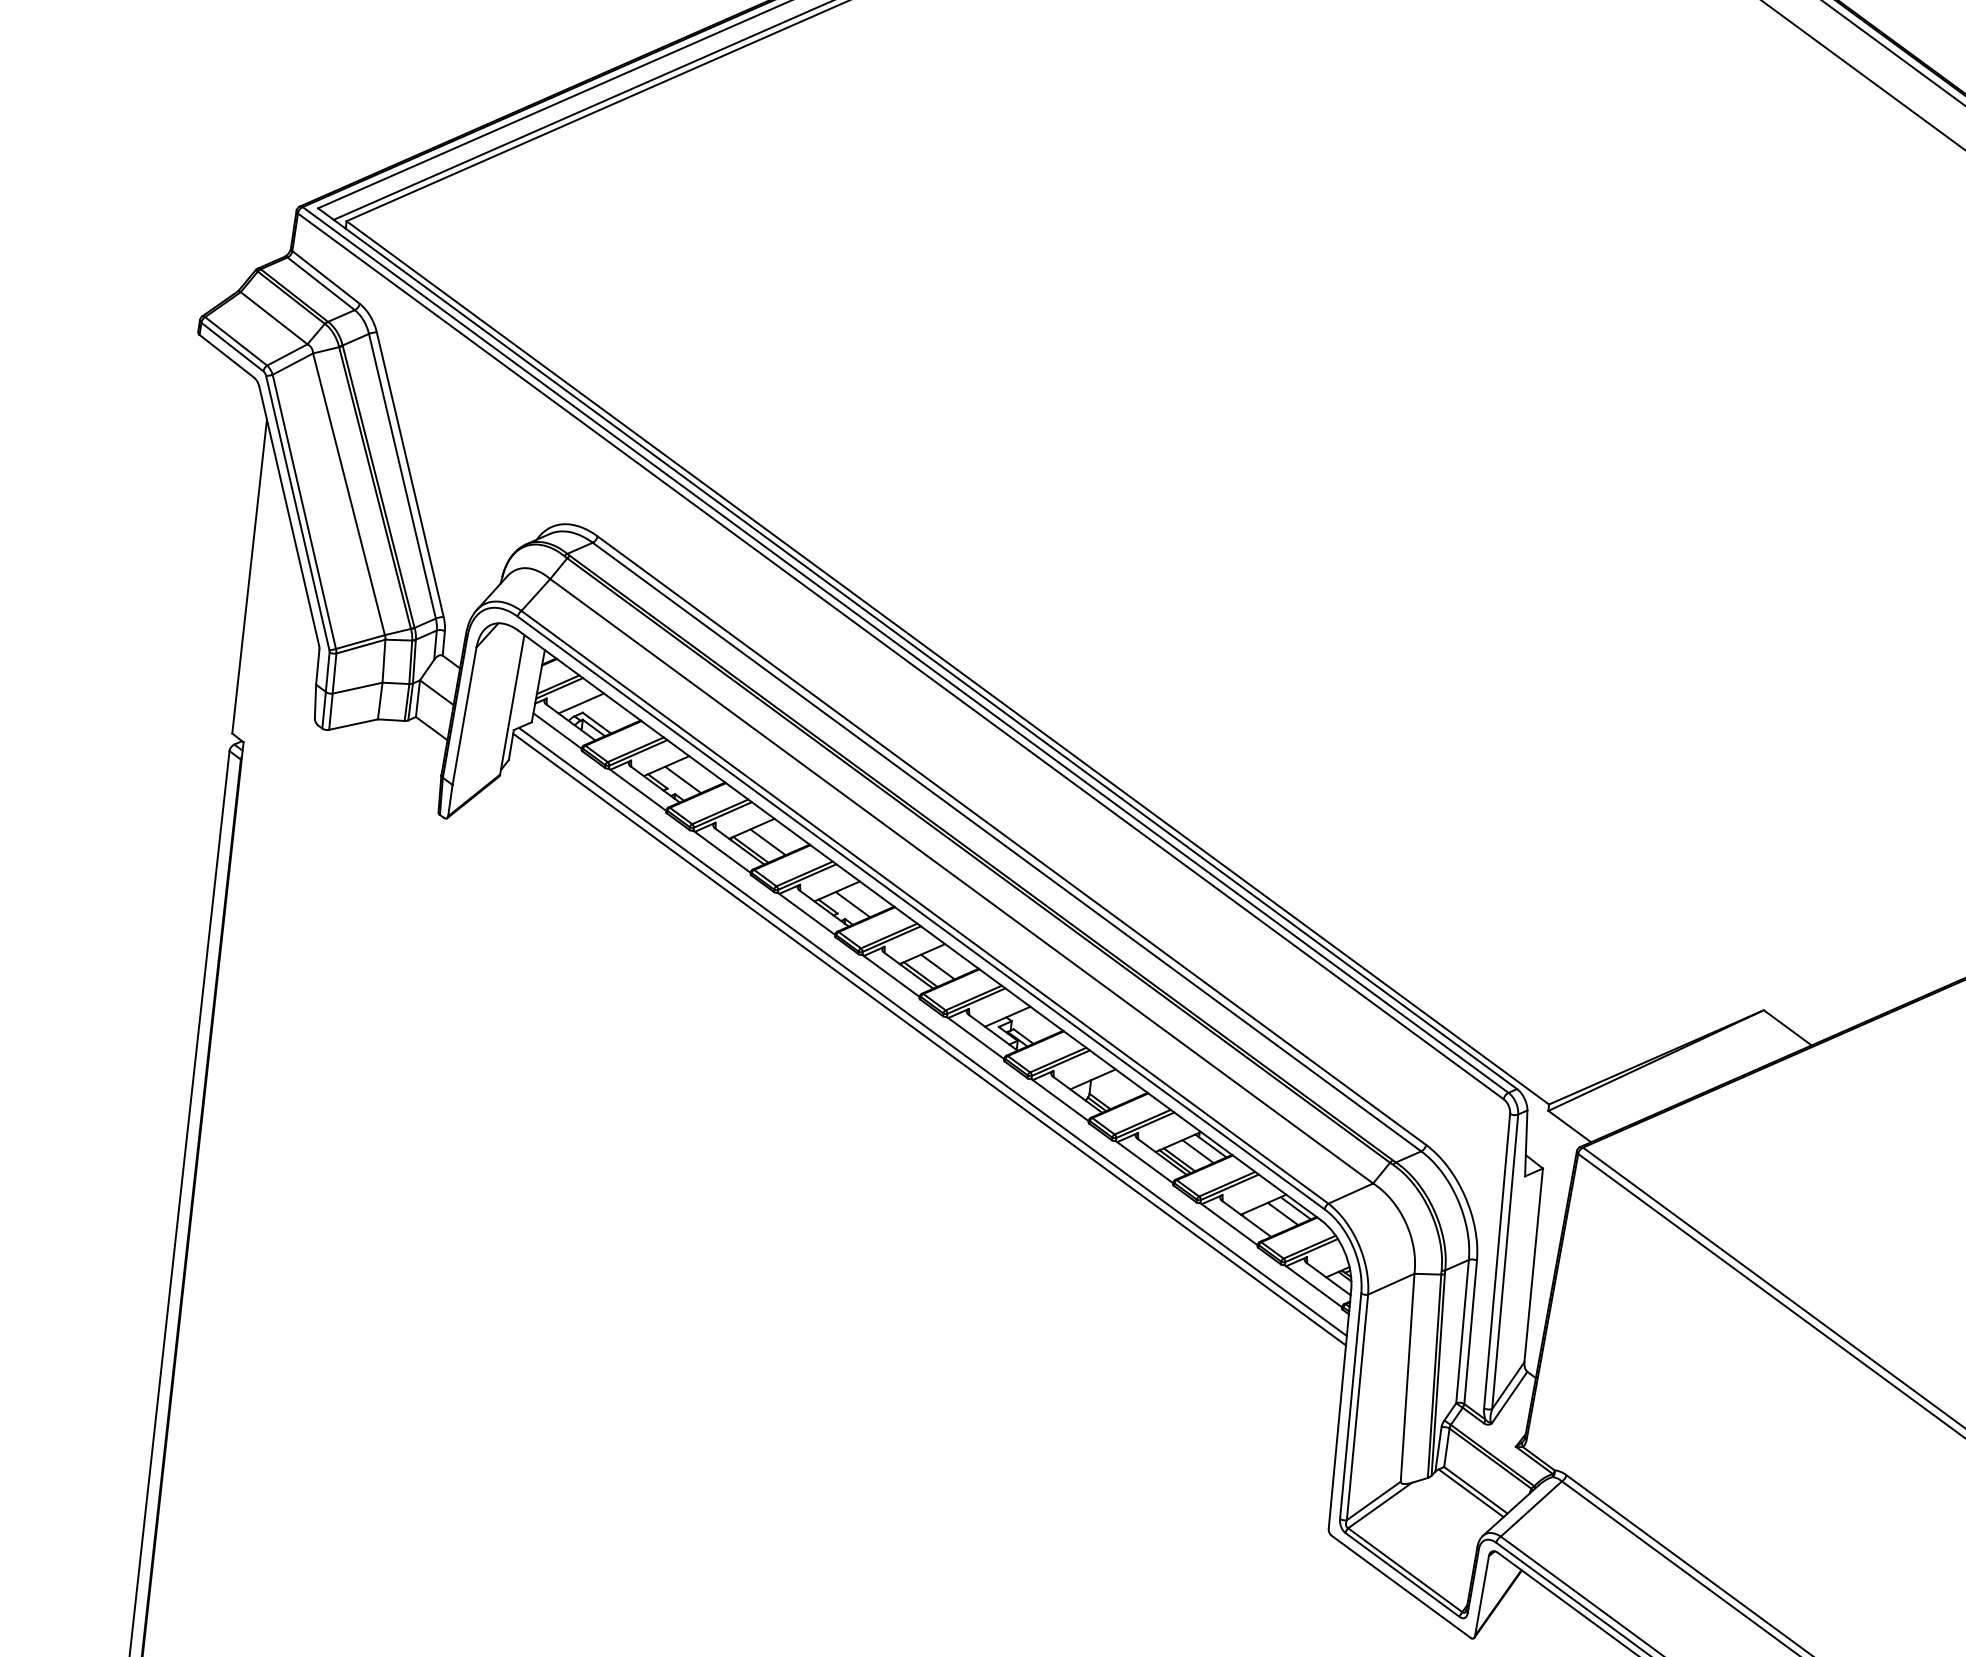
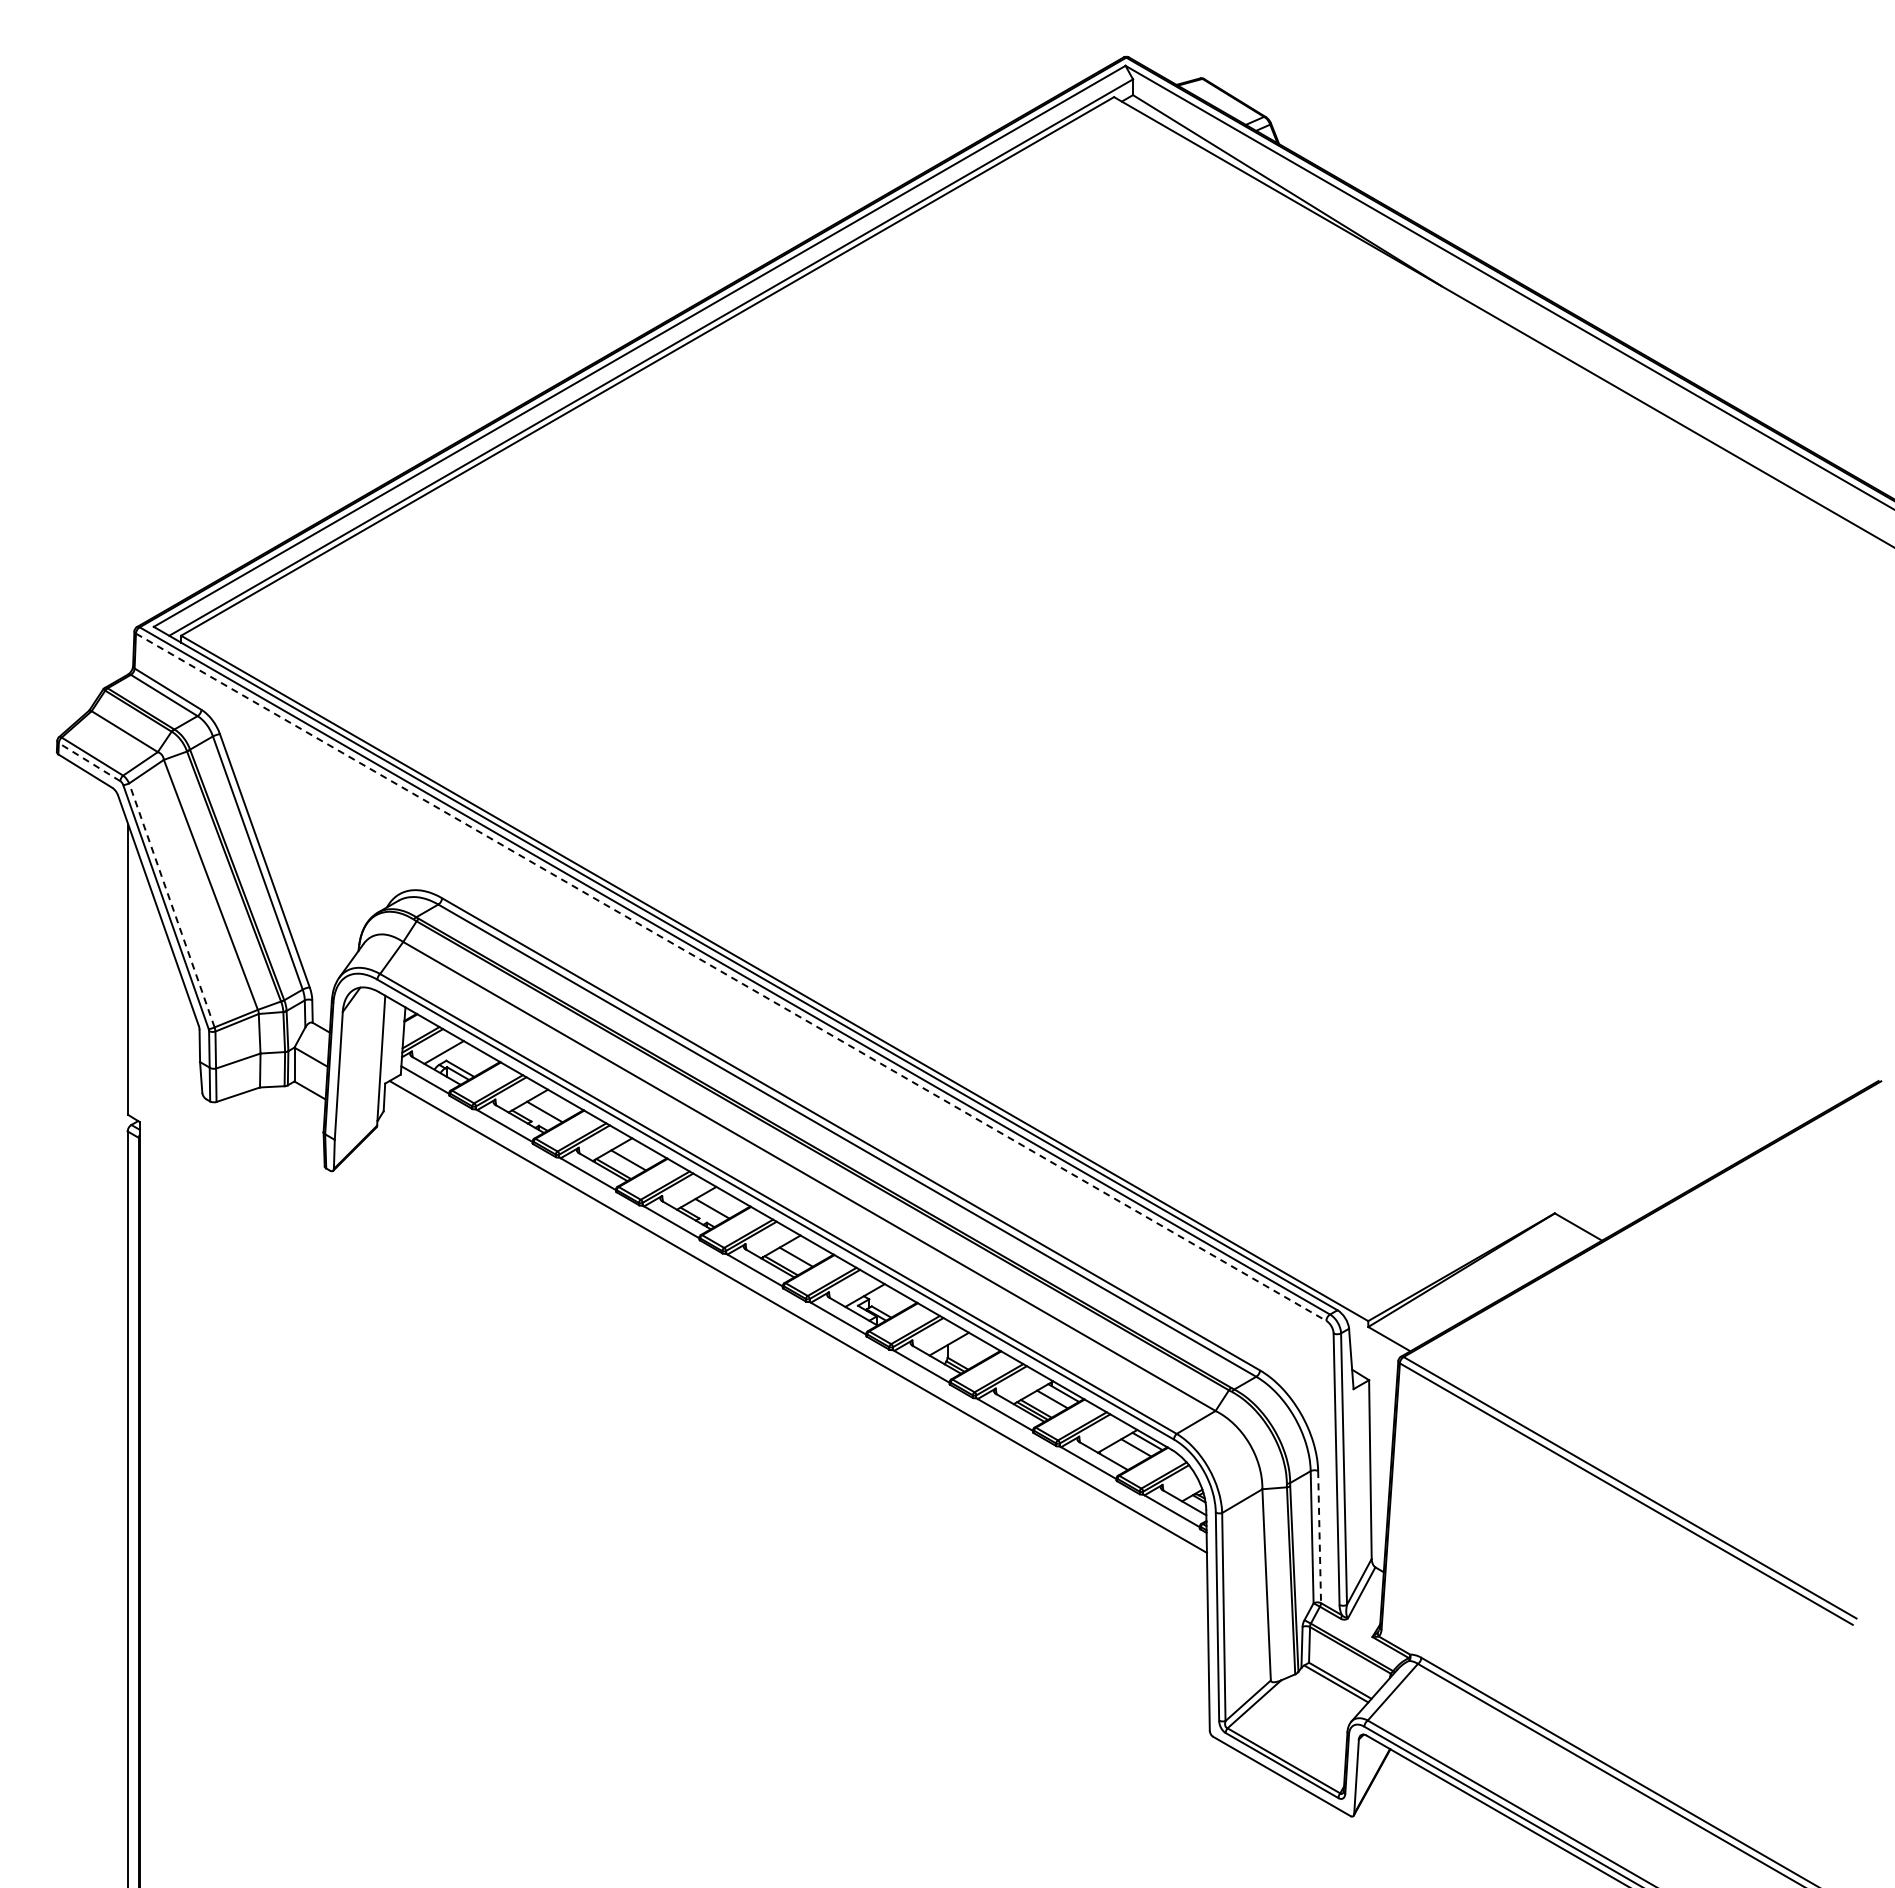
line: (232, 346) -> (89, 761), solid -> dashed
line: (304, 510) -> (171, 904), solid -> dashed
line: (901, 656) -> (731, 977), solid -> dashed
line: (930, 1038) -> (796, 1323), removed
line: (1470, 1332) -> (1319, 1537), solid -> dashed

